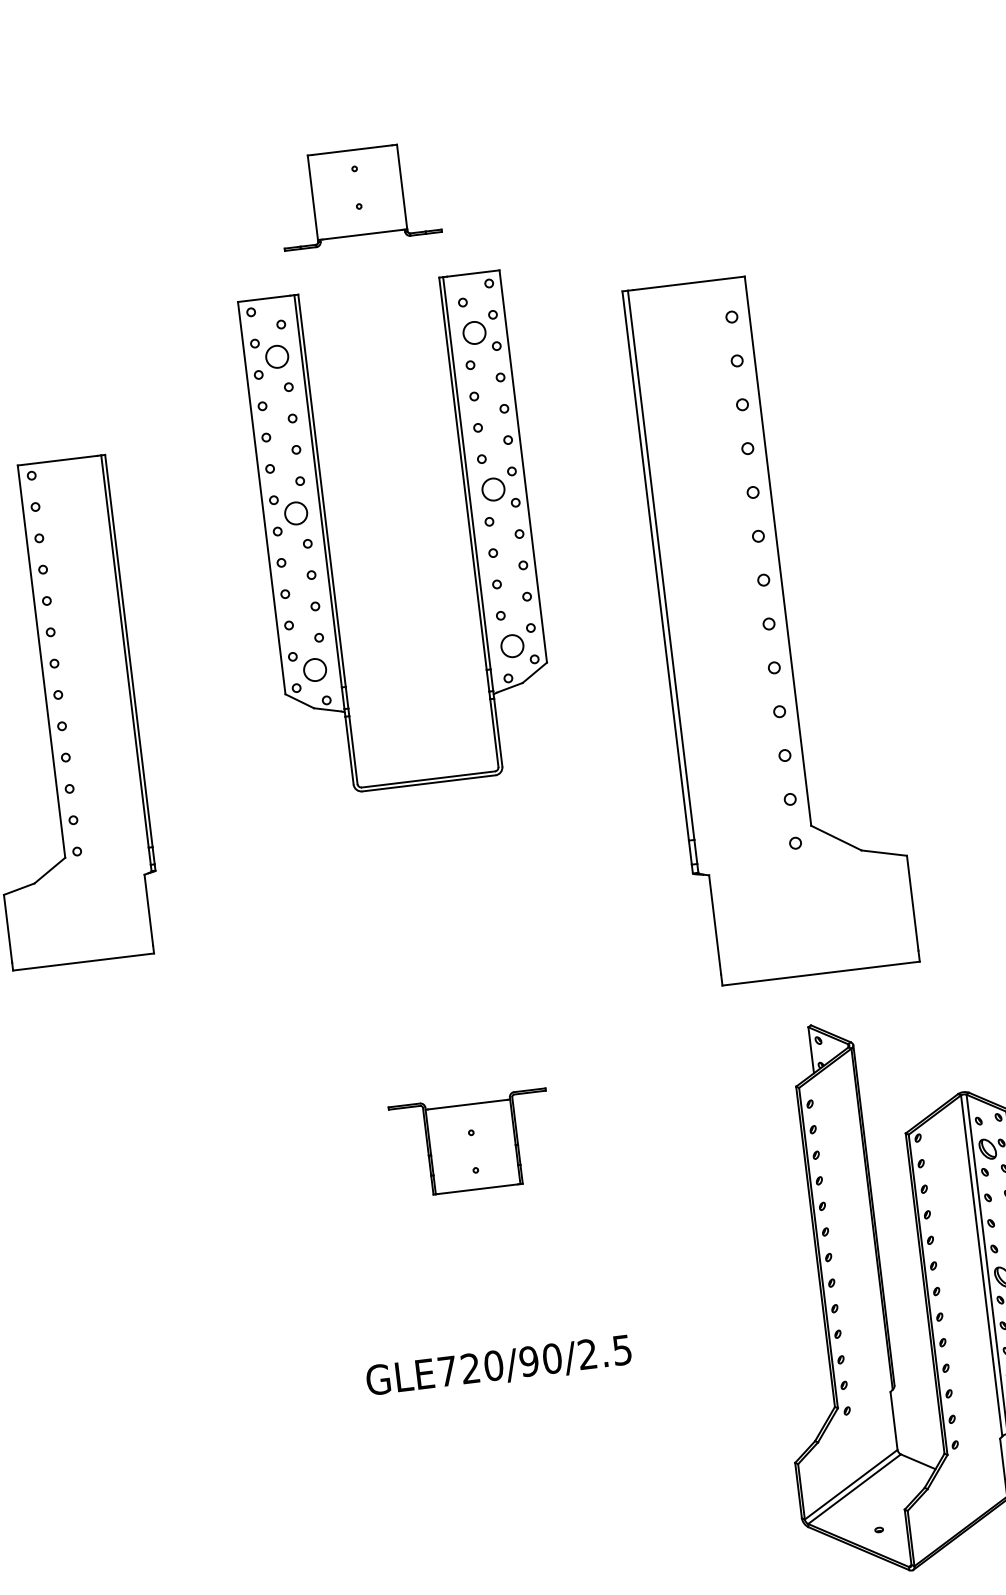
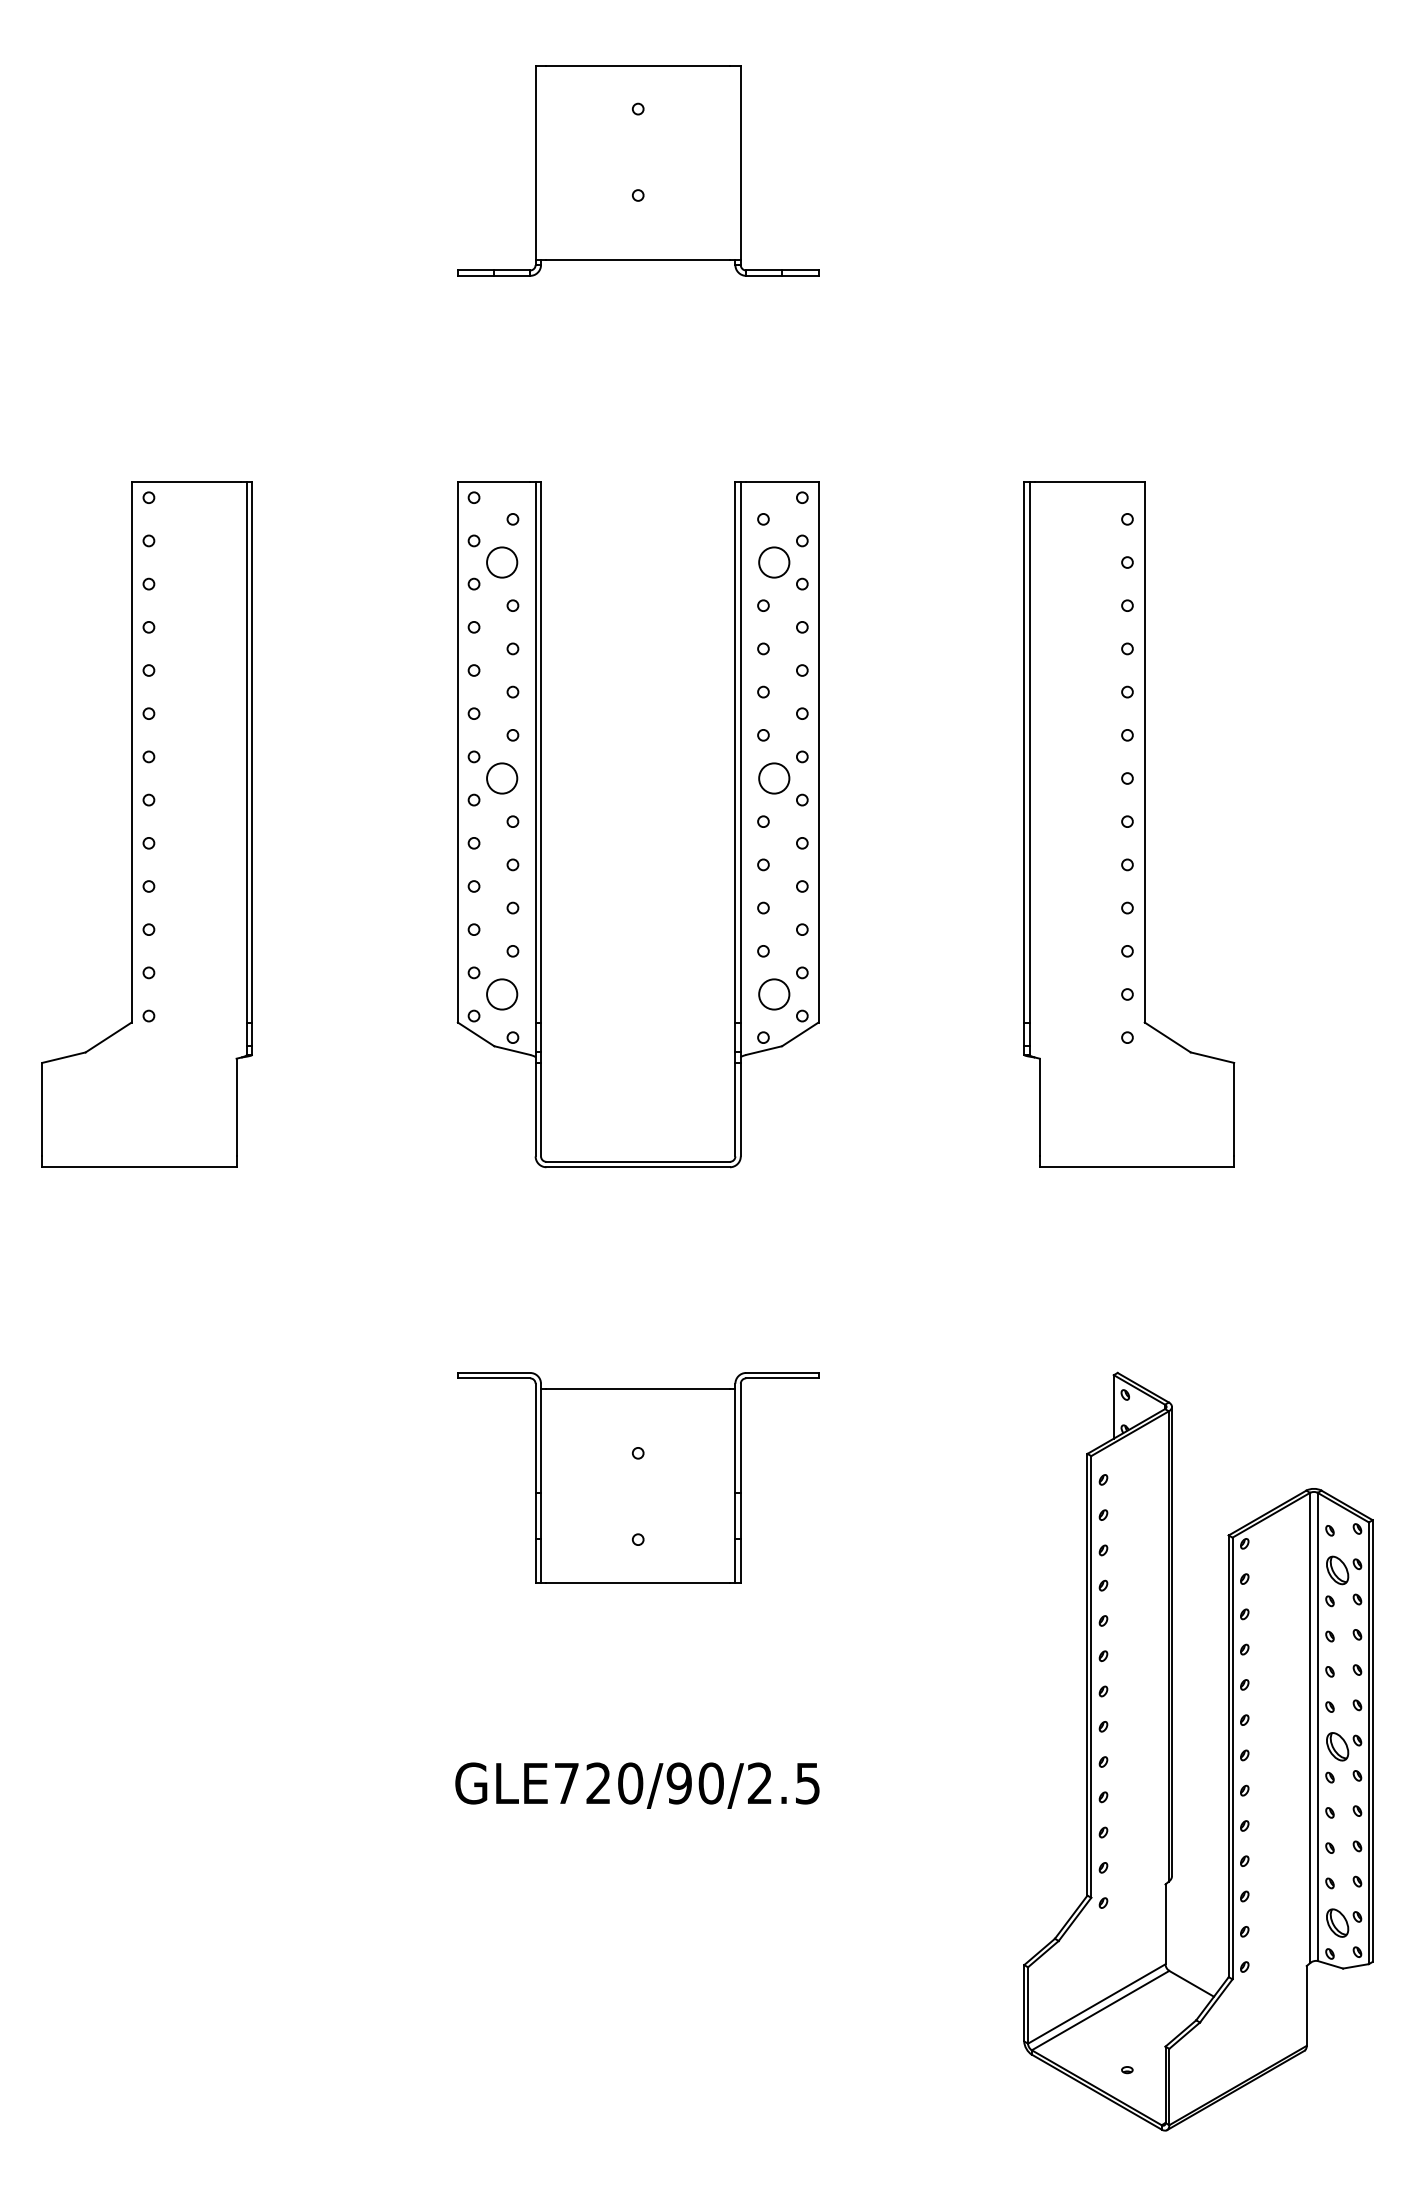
part: (358, 195) -> (638, 170), size x1.67
part: (328, 543) -> (541, 824), moved
part: (771, 626) -> (1129, 824), size x0.71
part: (472, 1143) -> (638, 1477), size x1.67

